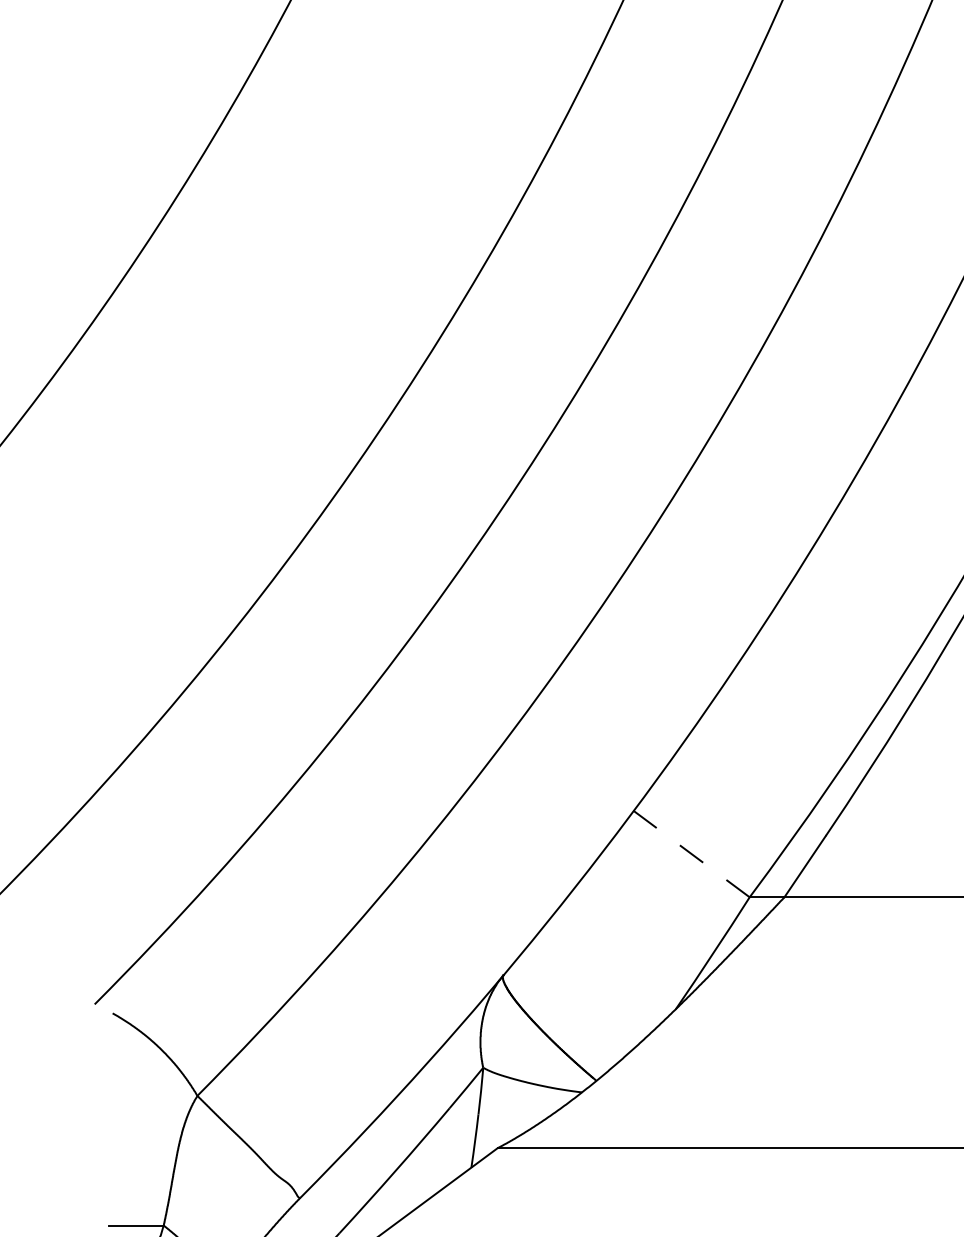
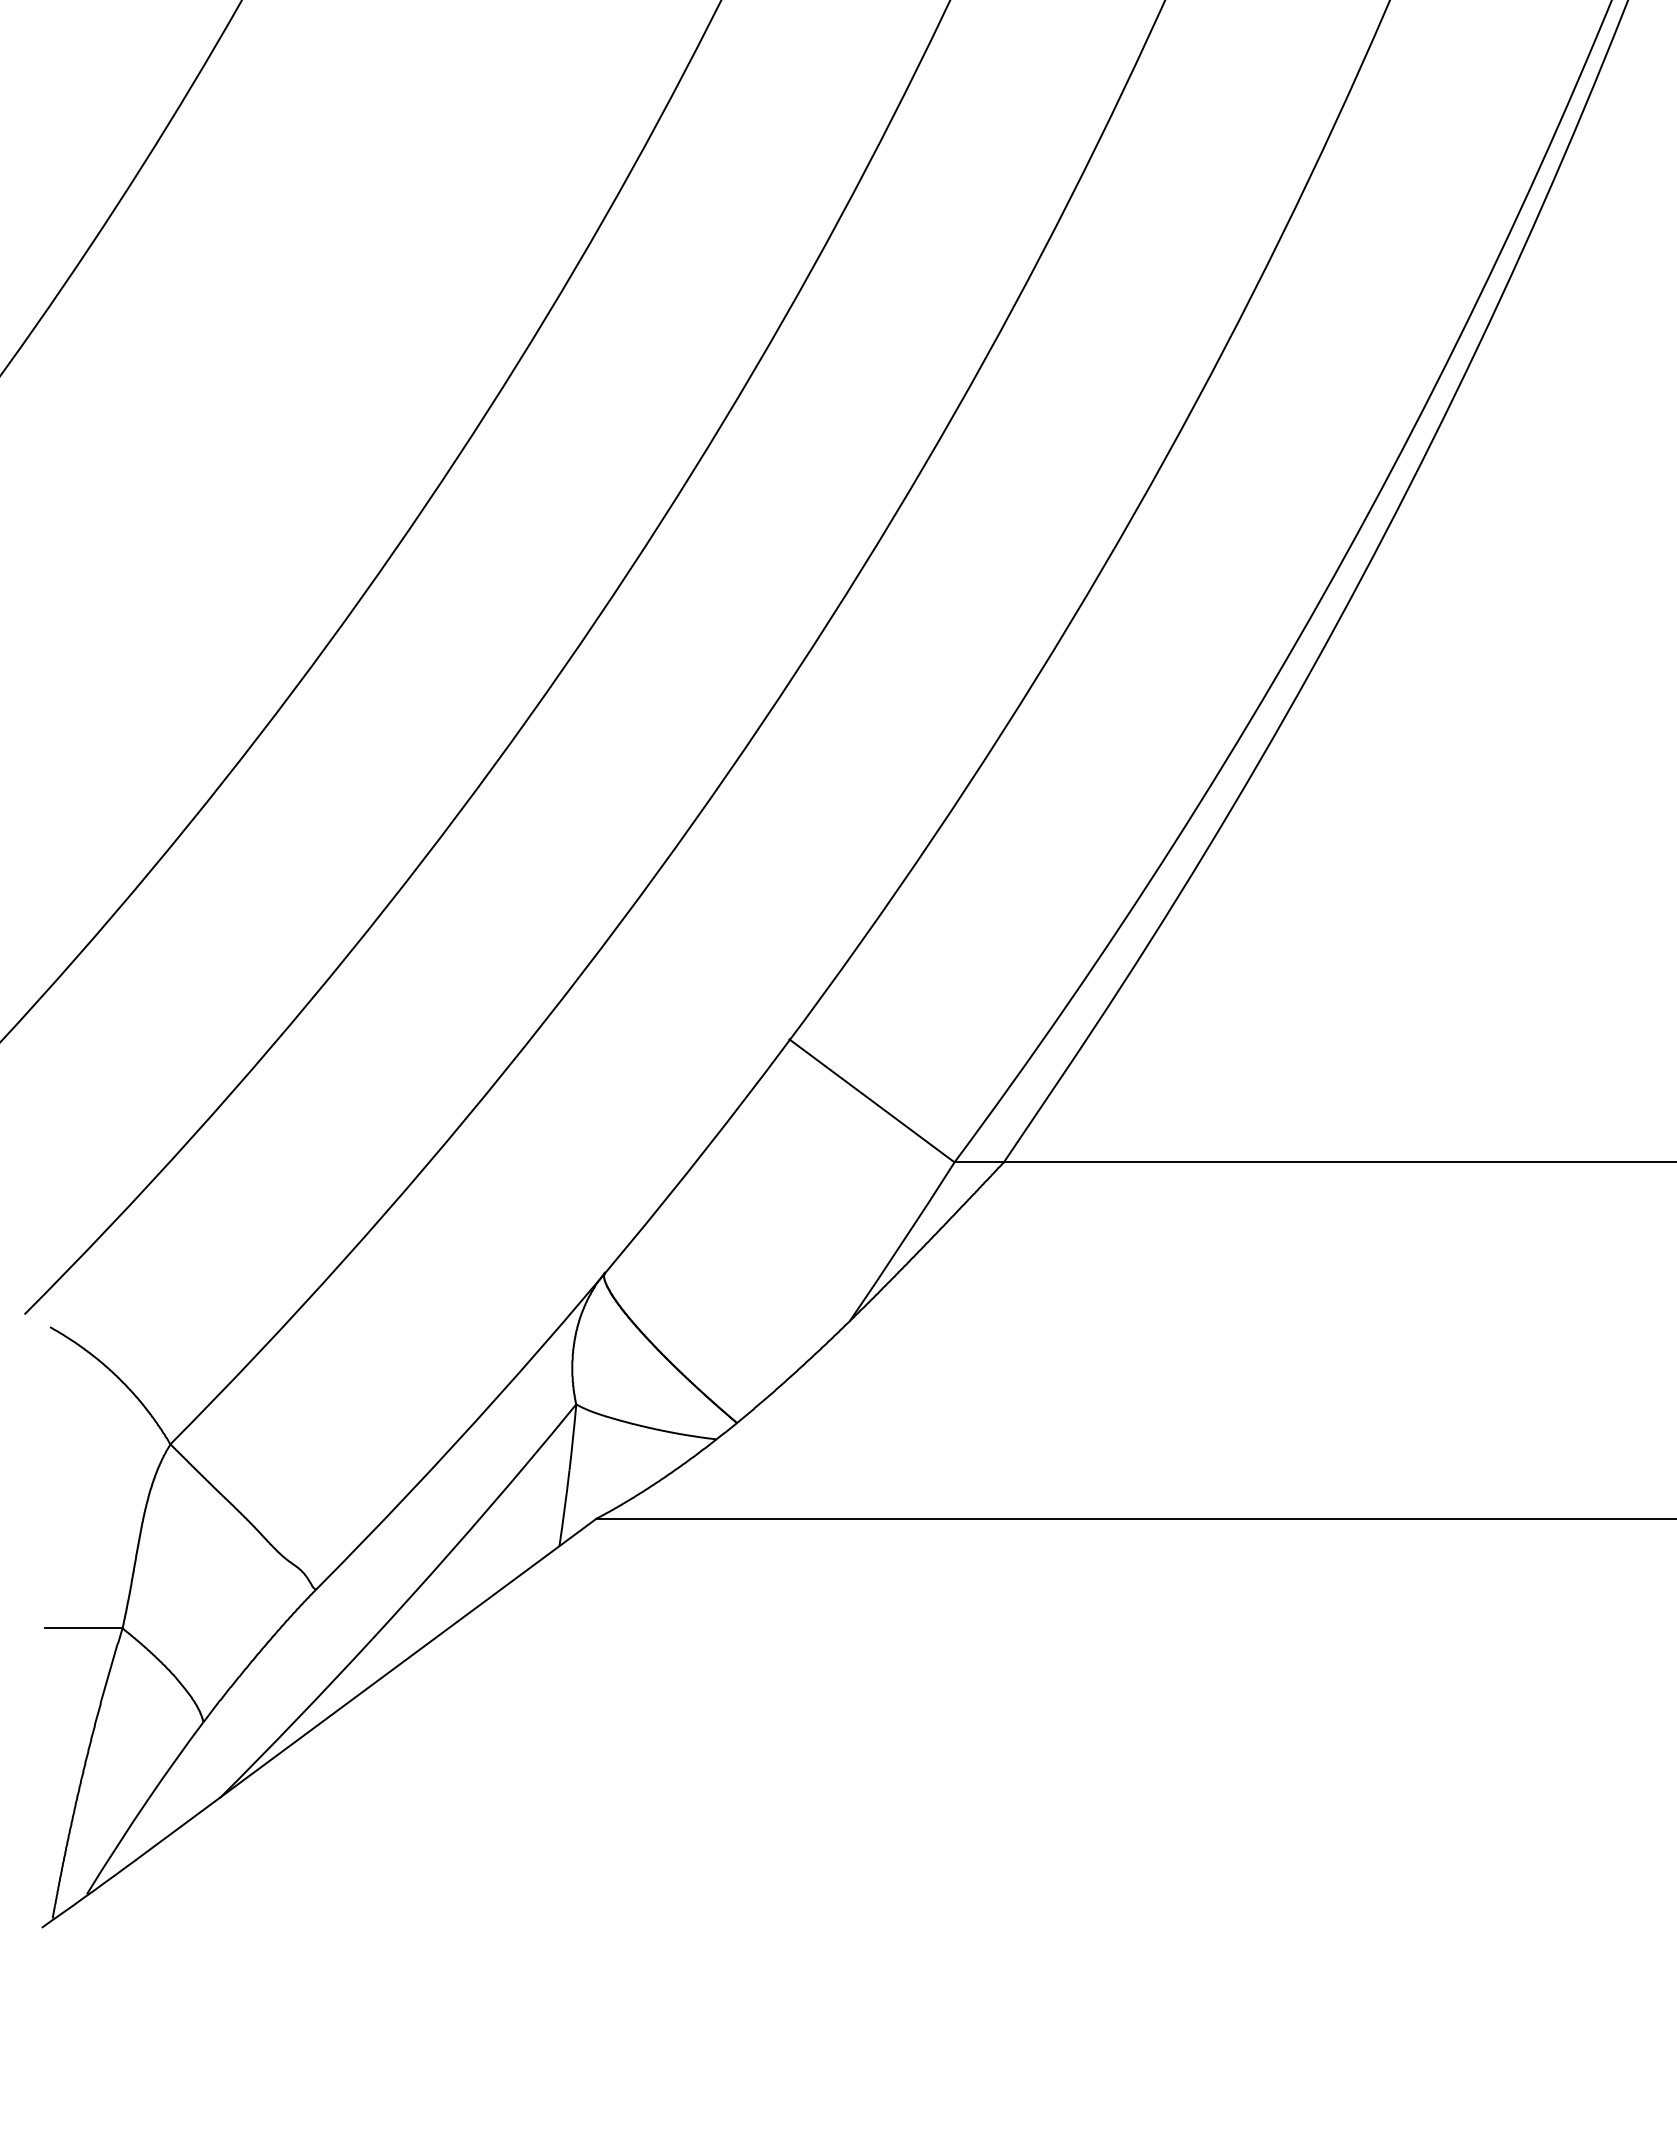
line: (691, 853) -> (872, 1100), dashed -> solid

